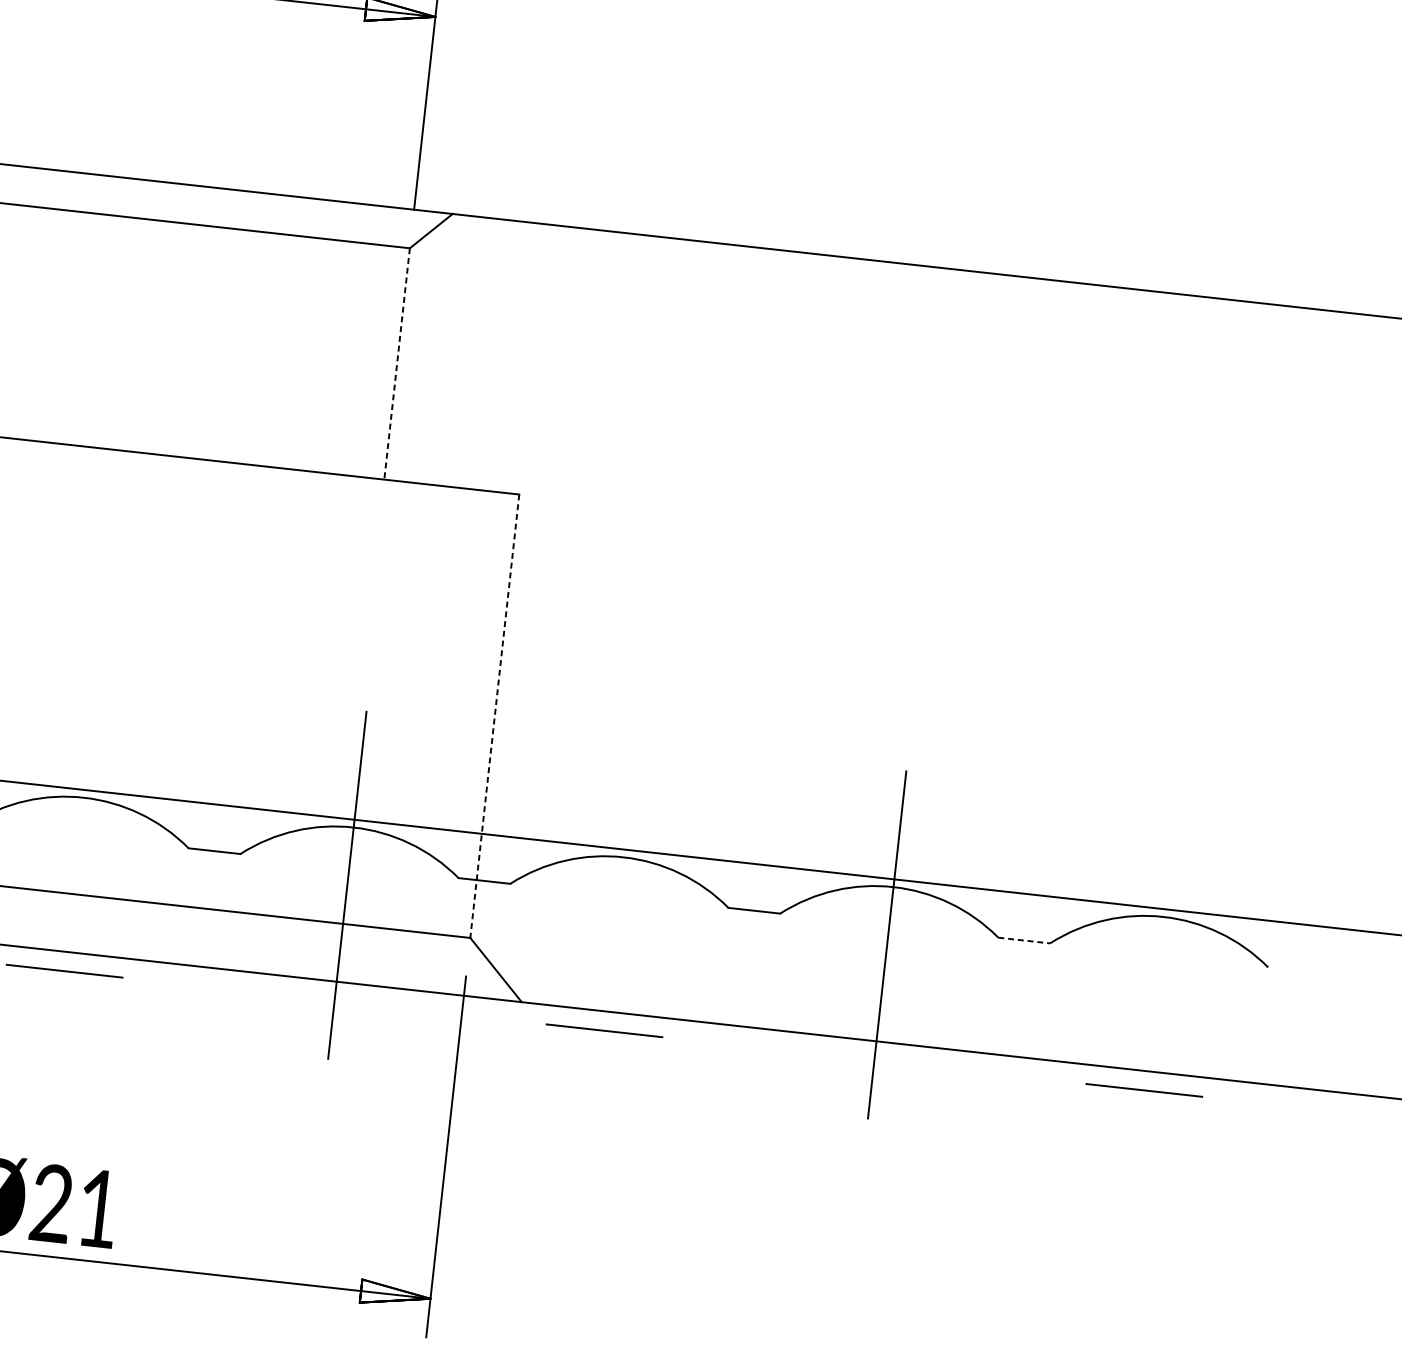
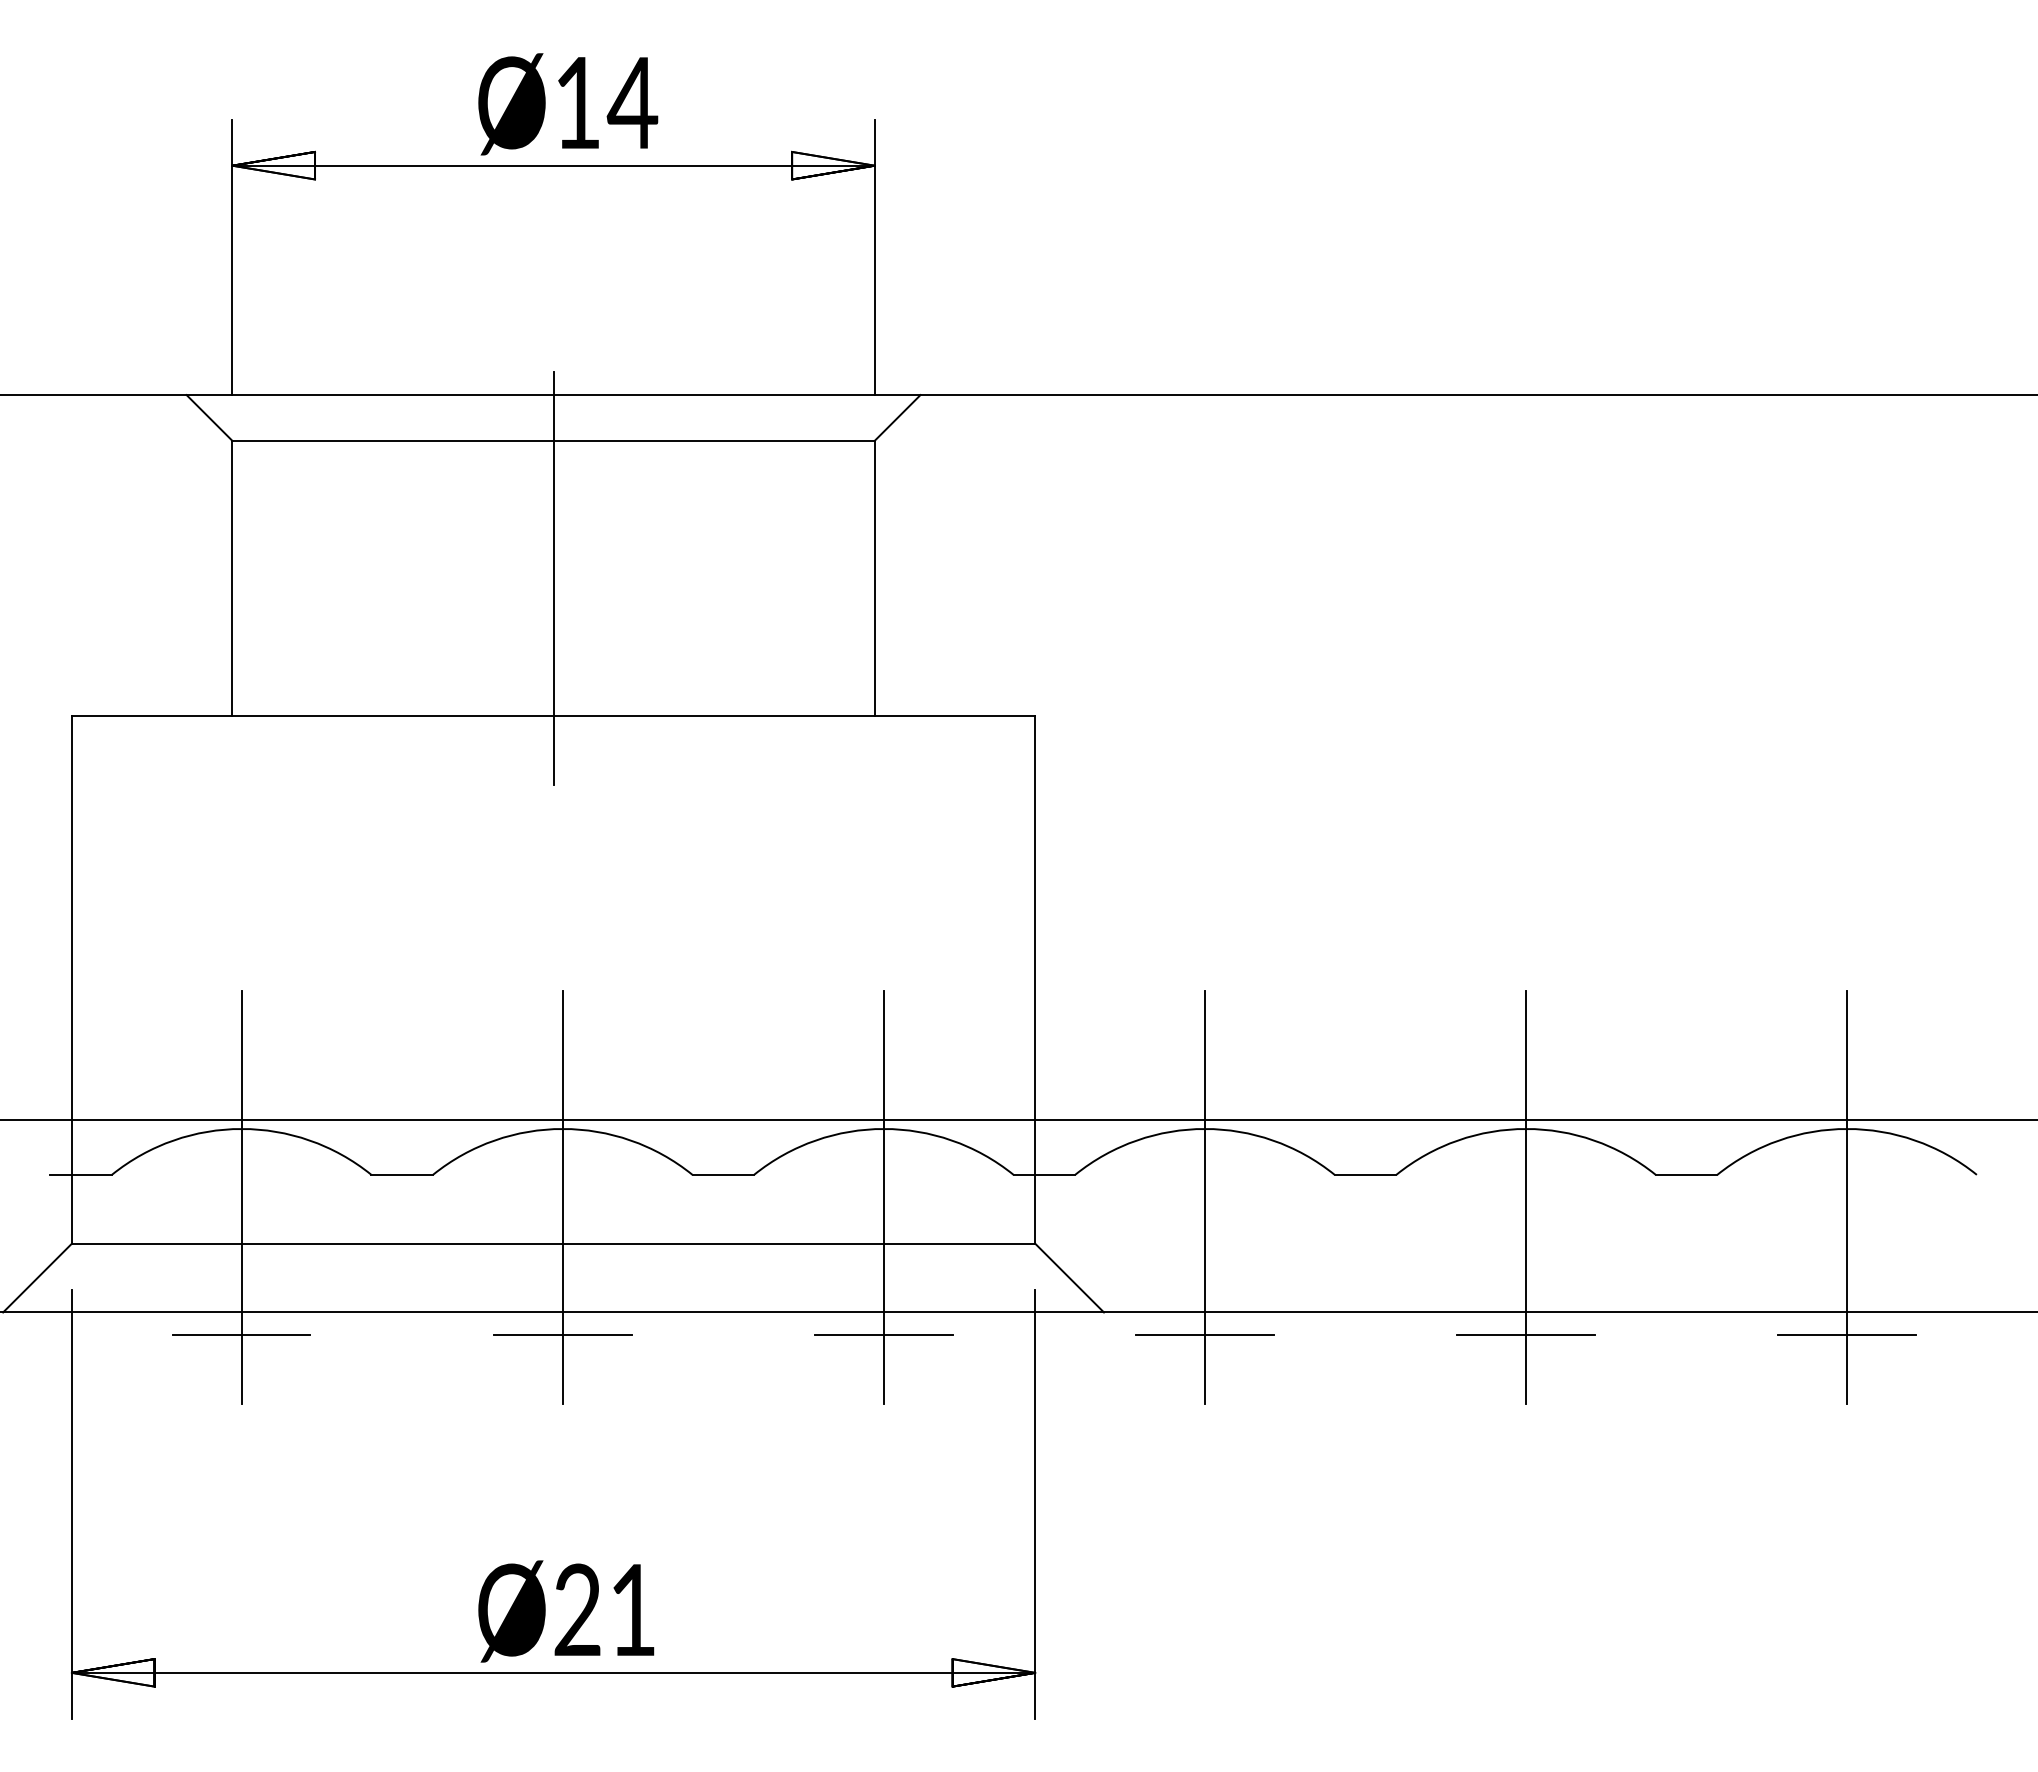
line: (127, 334) -> (553, 578), added
line: (396, 363) -> (874, 578), dashed -> solid
line: (495, 715) -> (1035, 979), dashed -> solid
line: (77, 855) -> (562, 1197), added
line: (616, 914) -> (1204, 1197), added
line: (1024, 940) -> (1686, 1174), dashed -> solid
line: (1157, 974) -> (1847, 1197), added
line: (334, 1001) -> (883, 1335), added
line: (873, 1060) -> (1525, 1335), added

